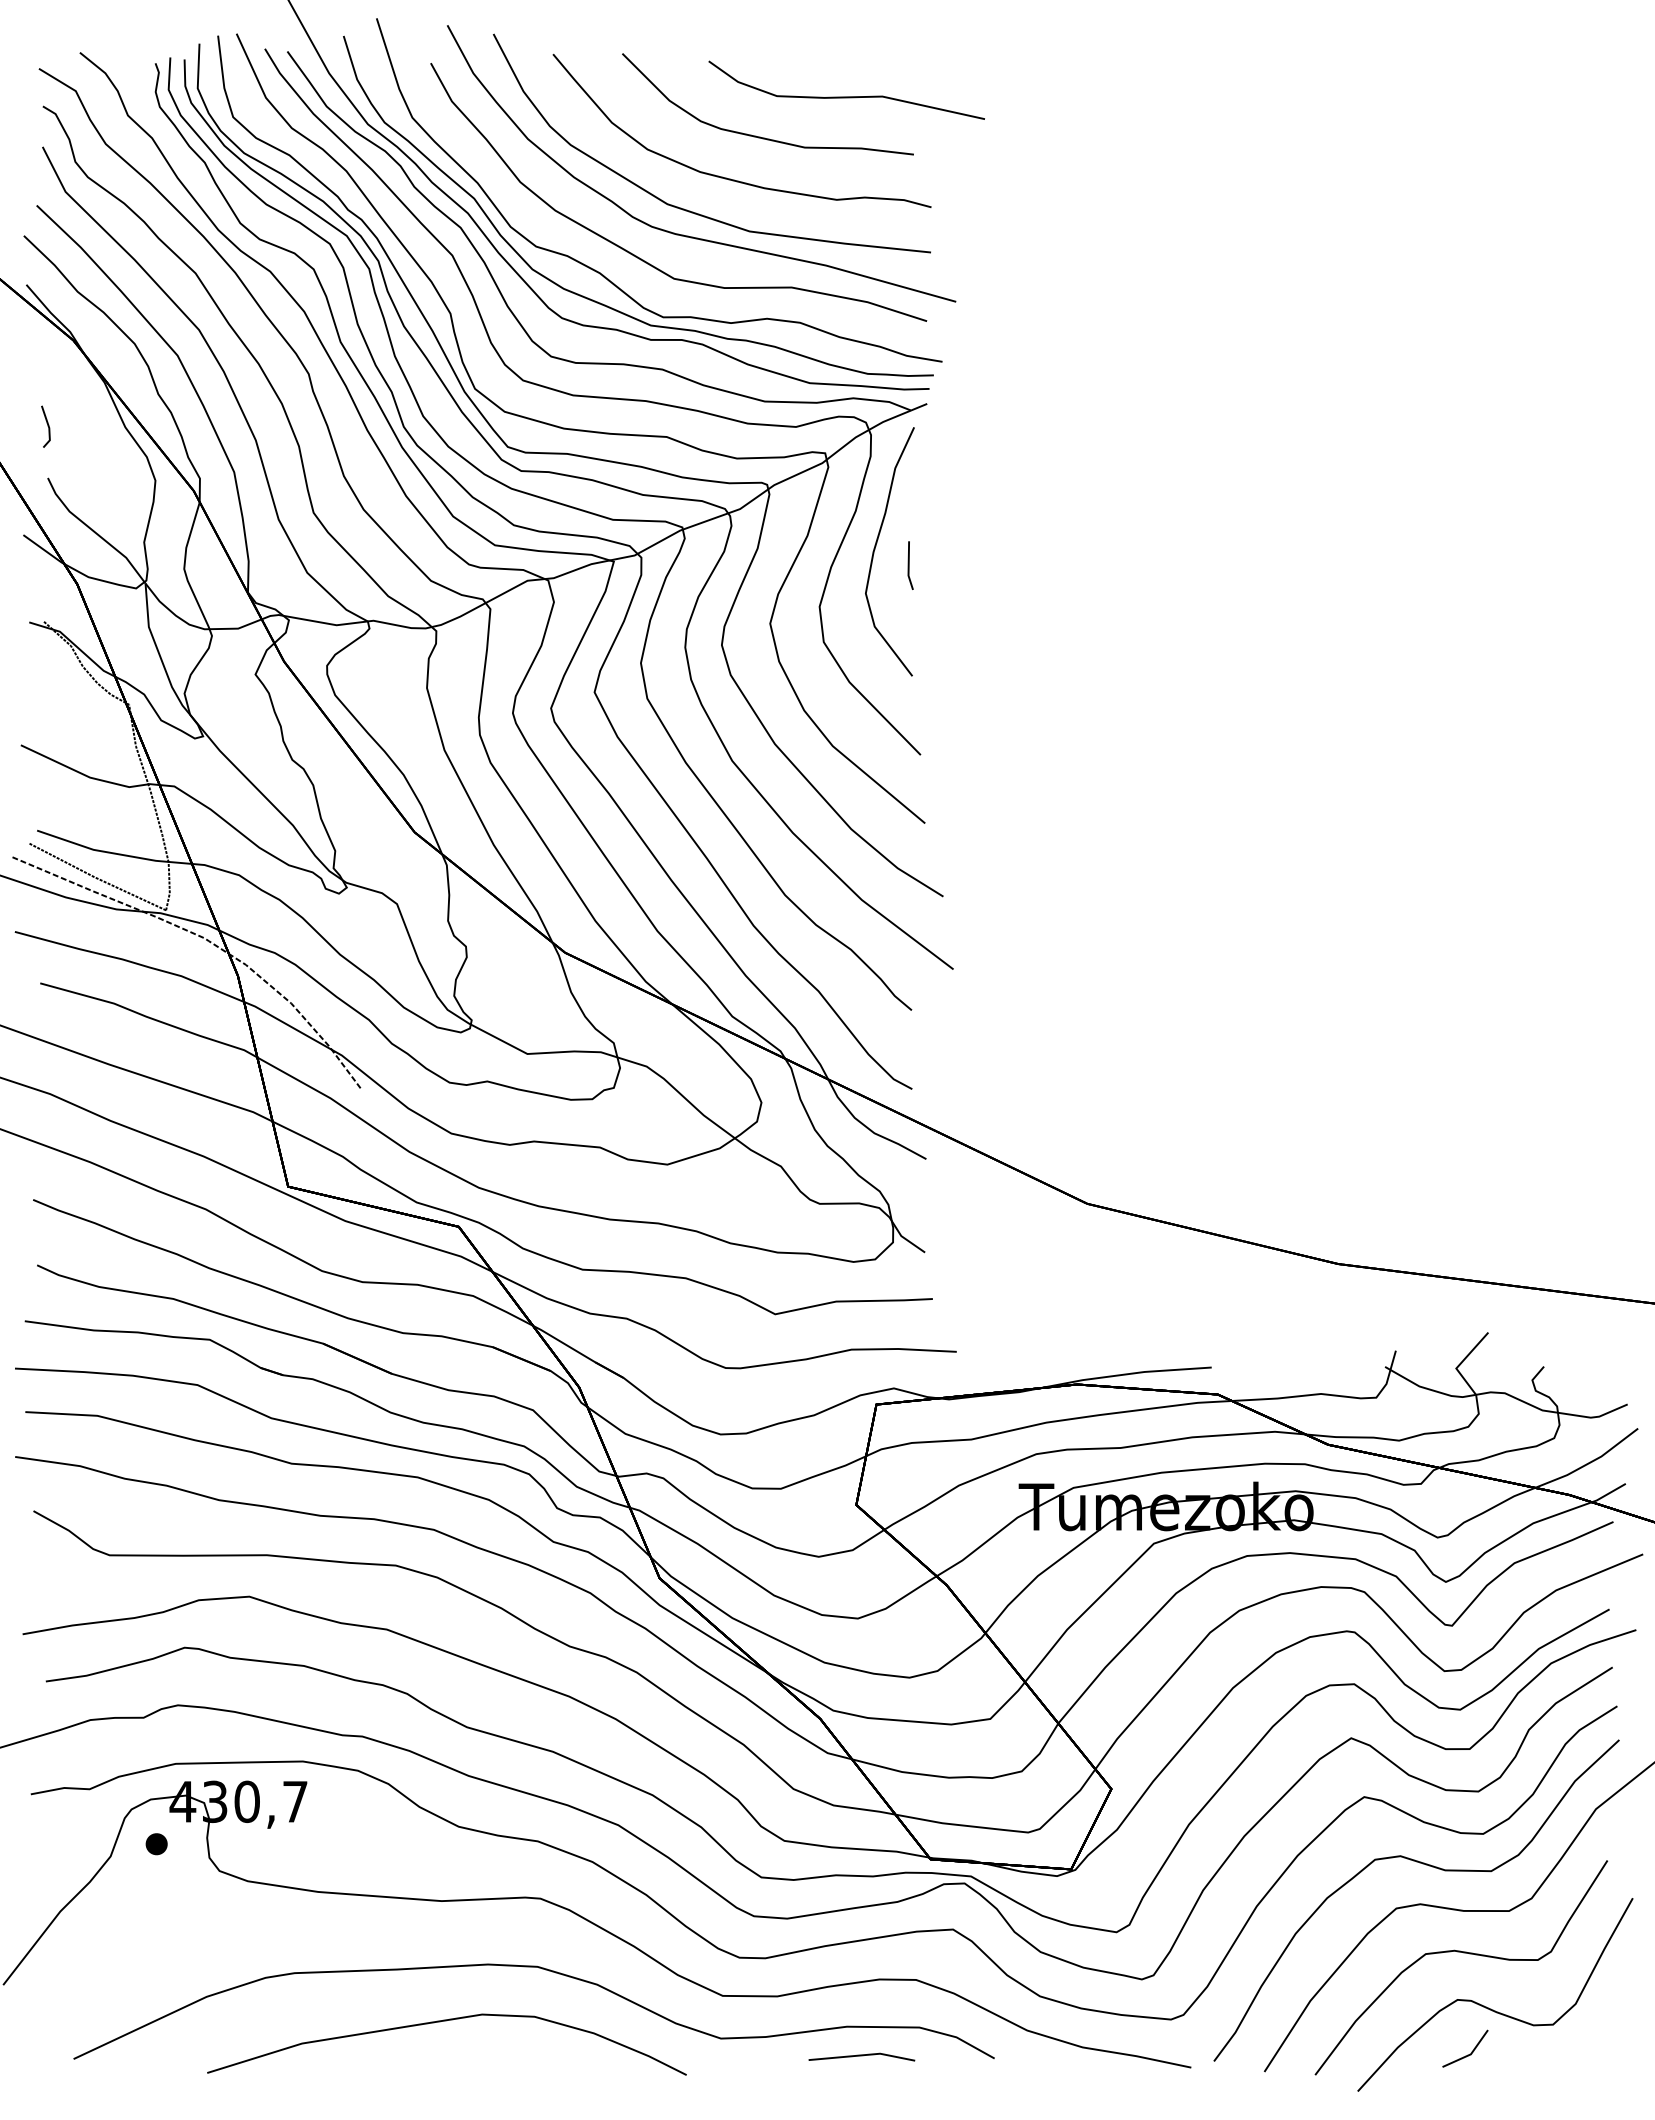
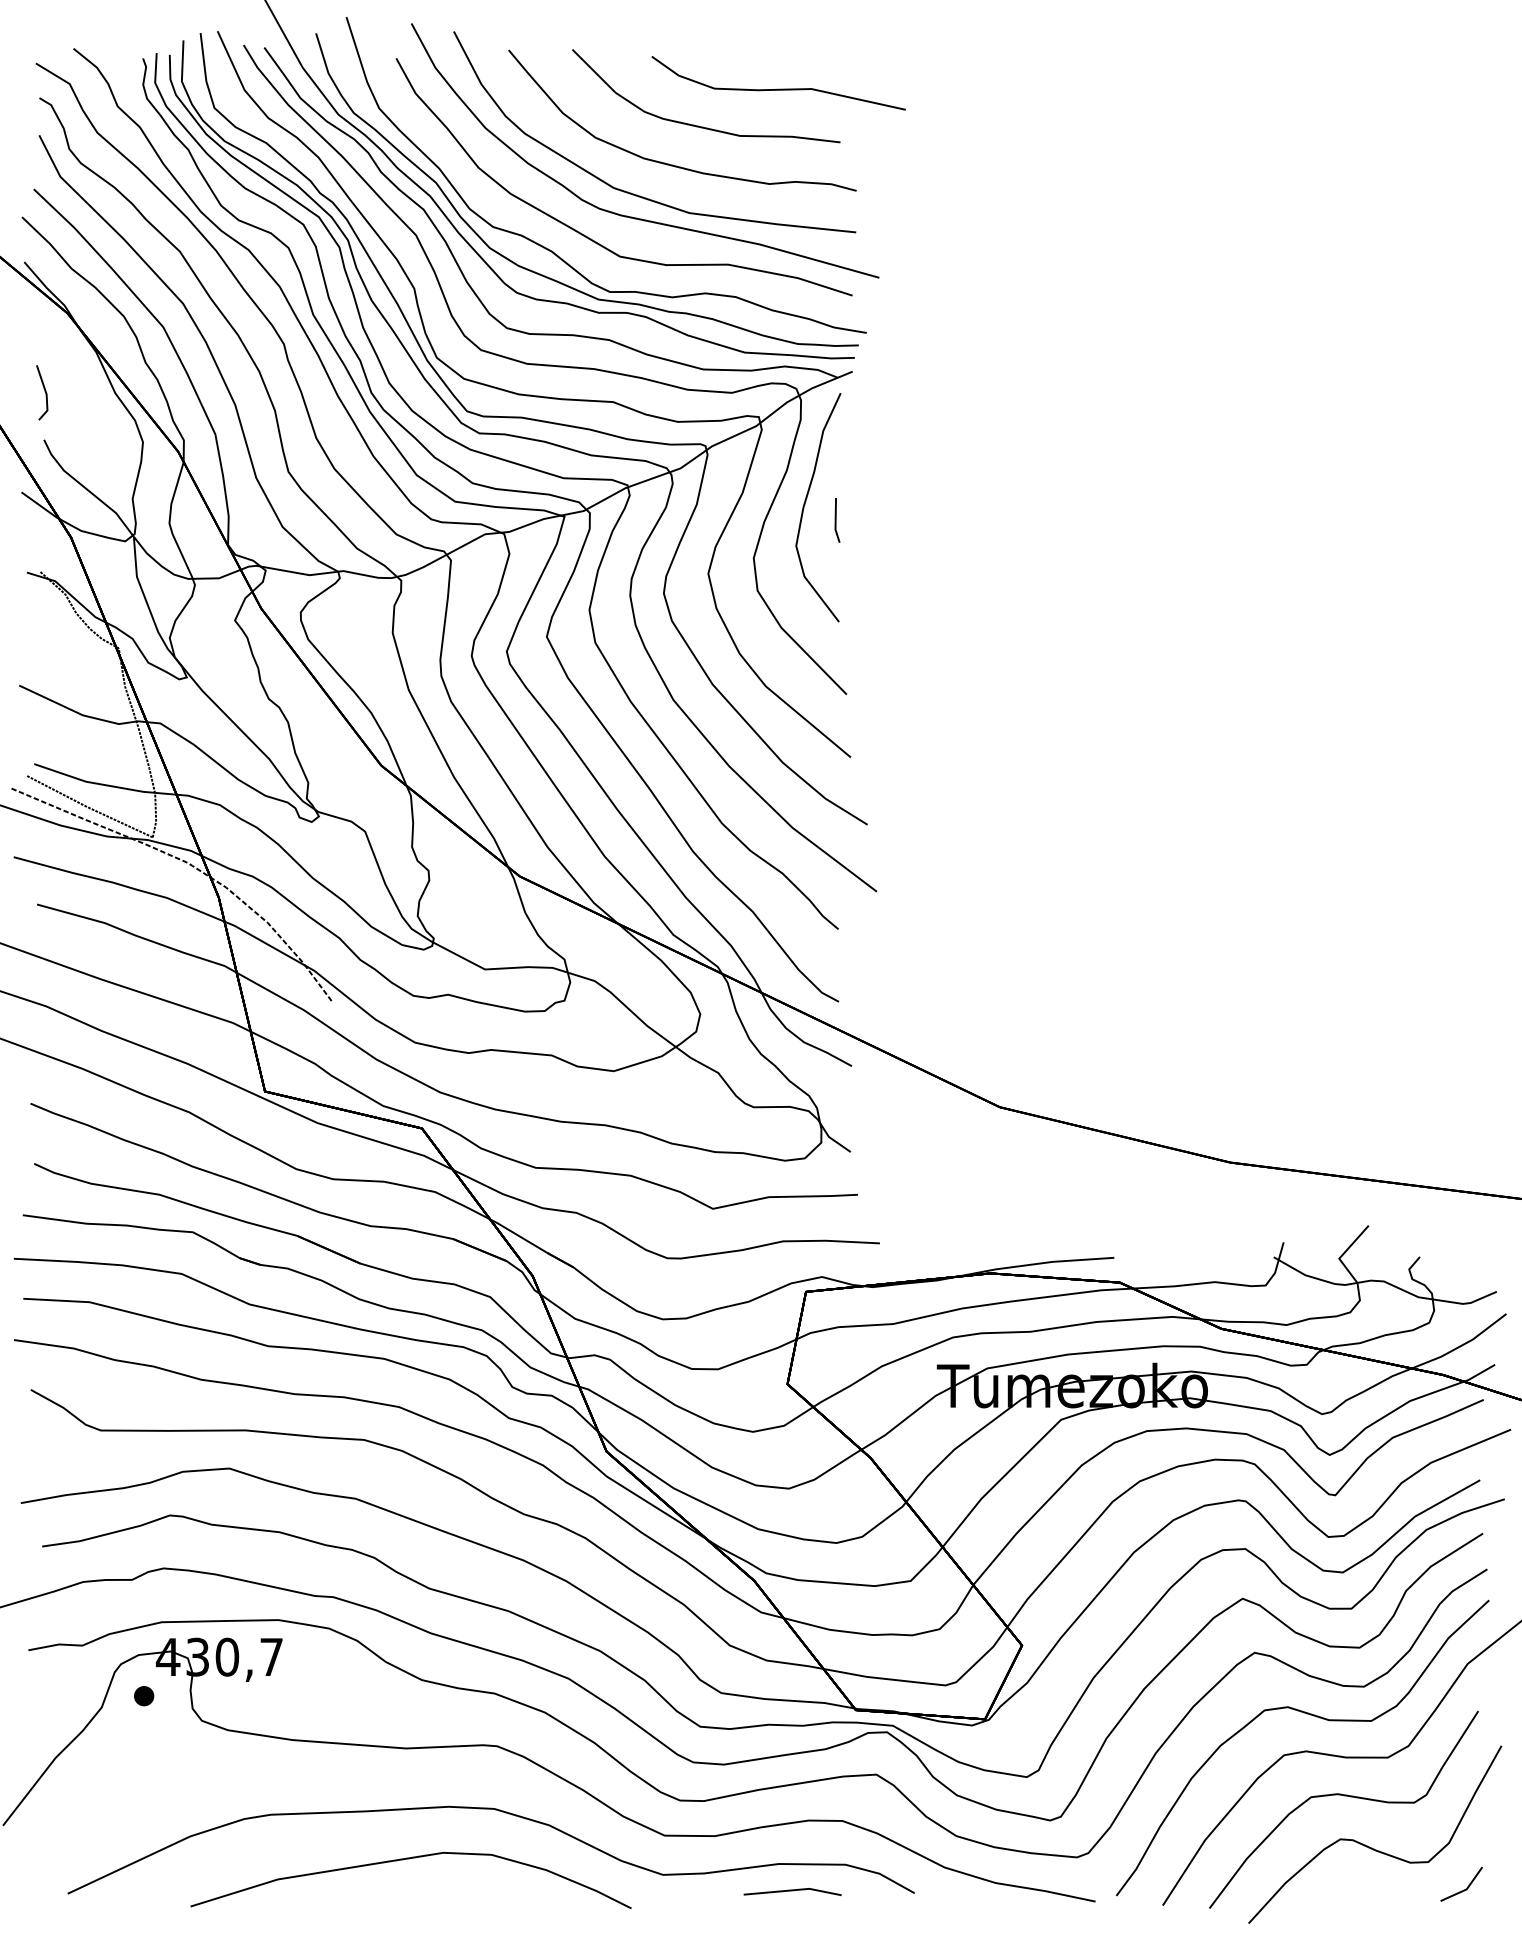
part: (45, 426) -> (41, 392), size x1.43
line: (1467, 2054) -> (1463, 1889), moved

